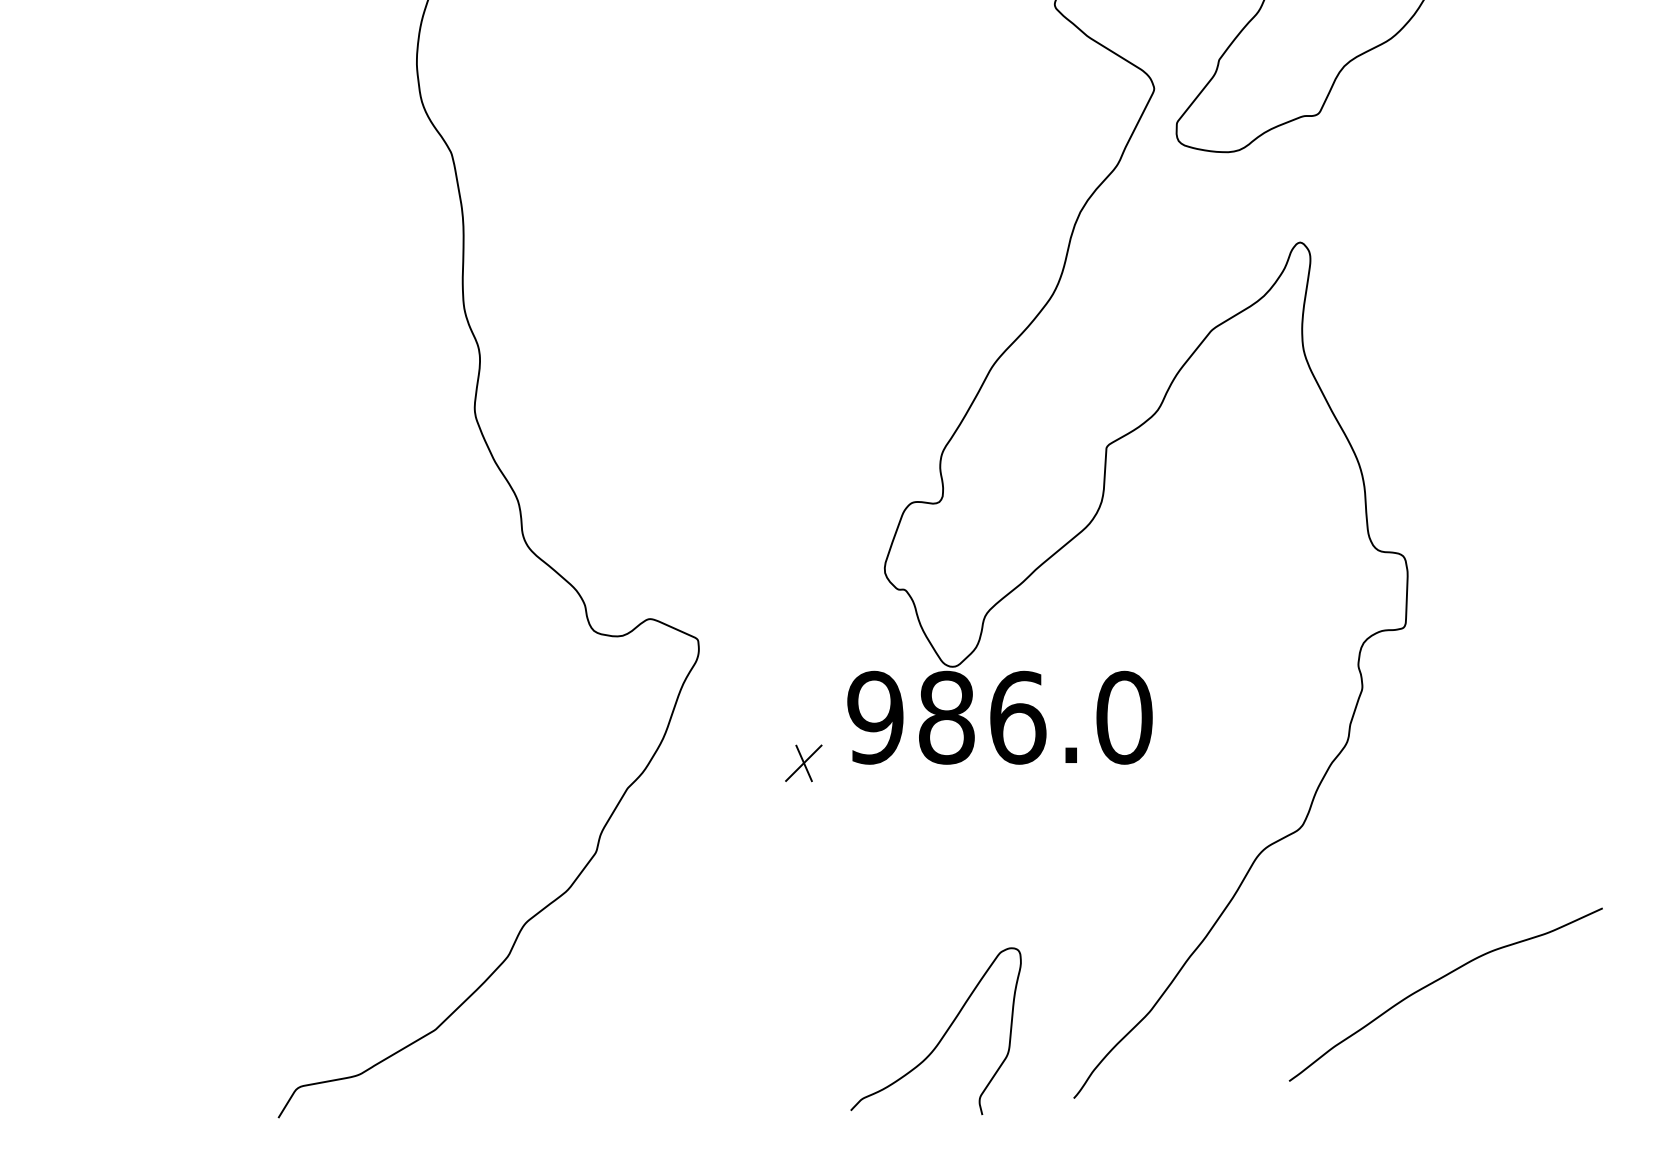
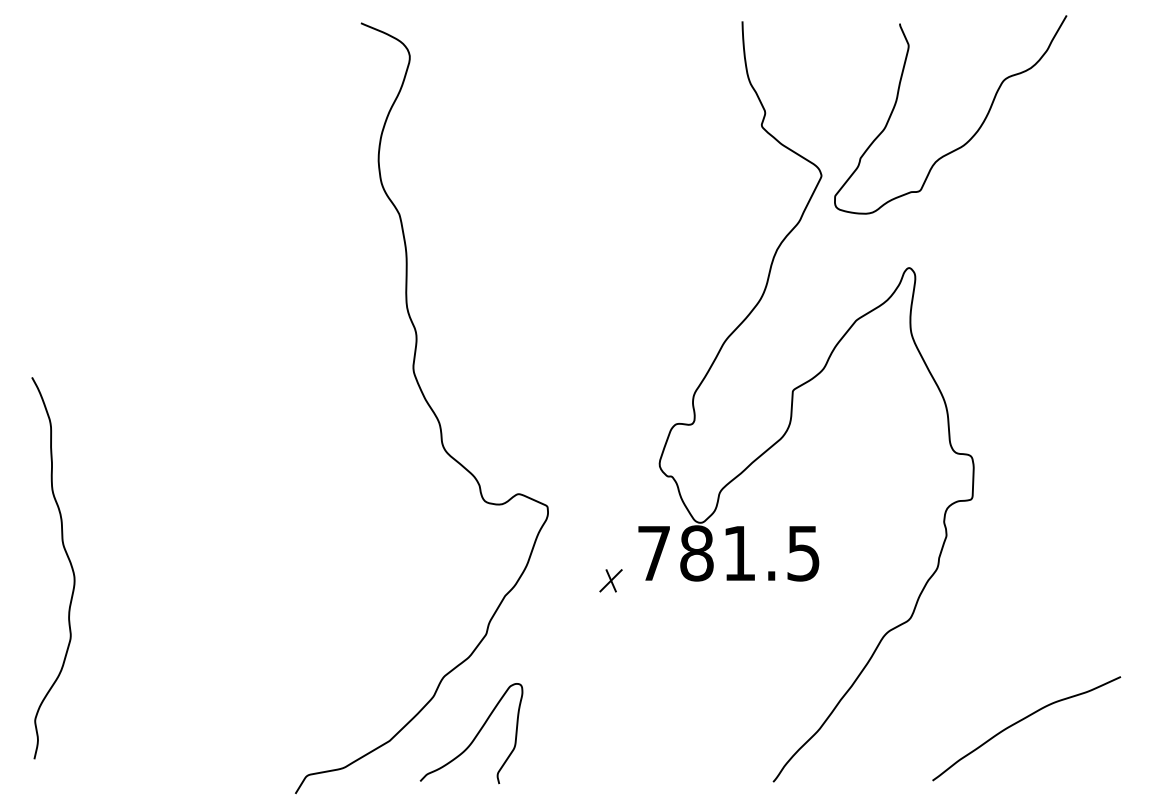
text: (999, 717) -> (728, 553), 986.0 -> 781.5
curve: (1440, 980) -> (1023, 720), moved
curve: (942, 1034) -> (475, 735), moved

